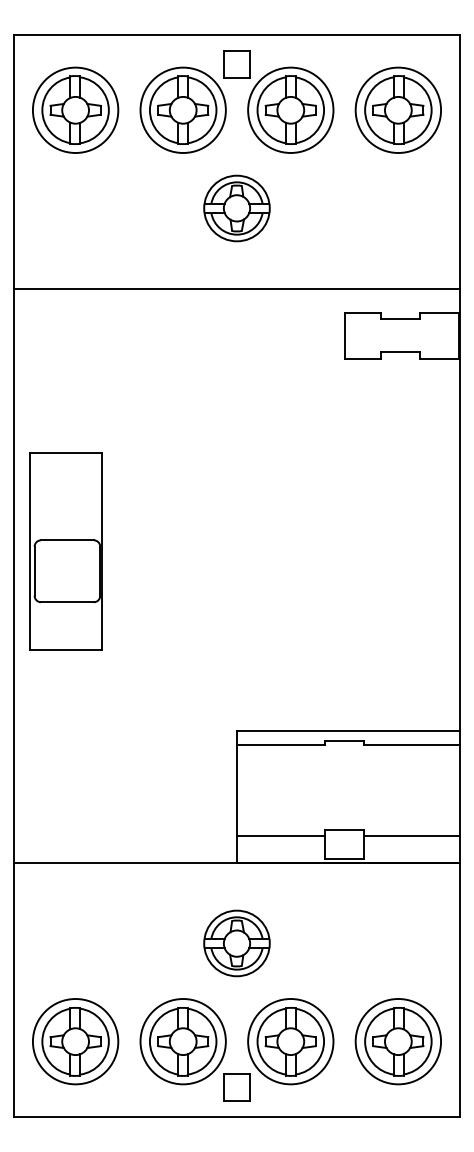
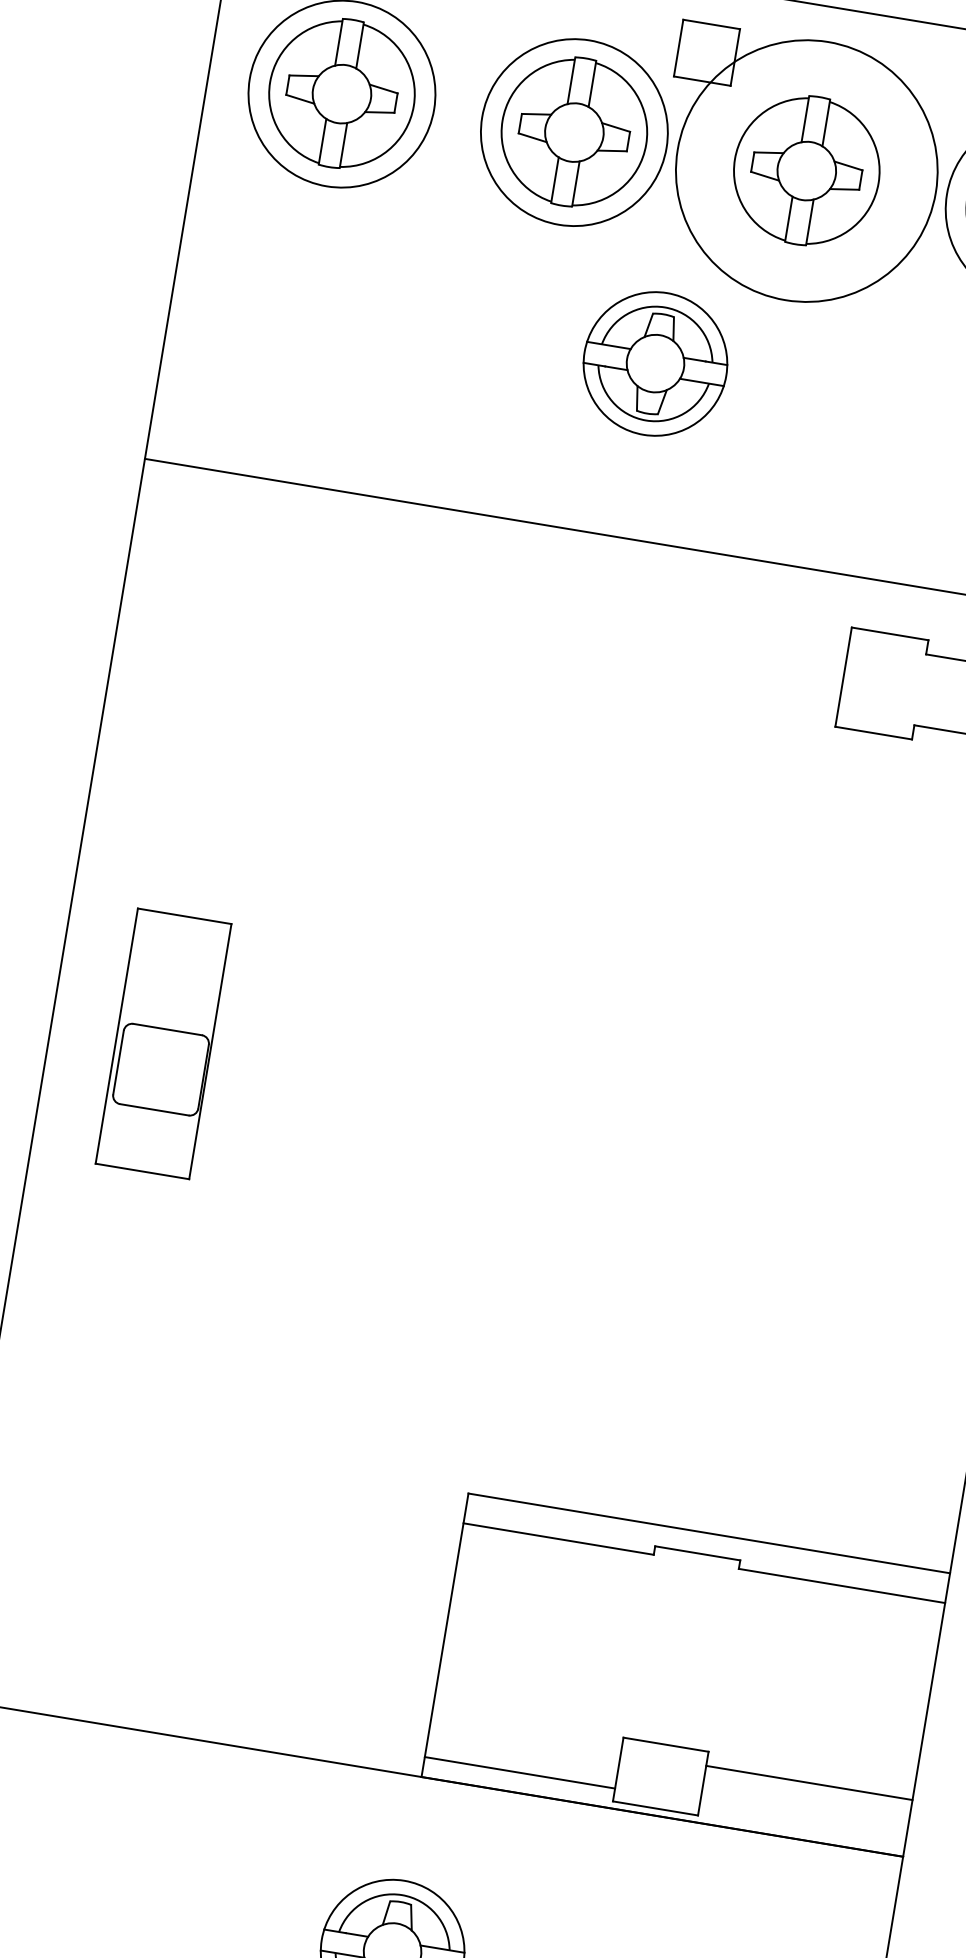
circle: (290, 110) -> (806, 171), size x1.4
part: (65, 551) -> (162, 1043), size x0.6
line: (280, 836) -> (518, 1772), moved

